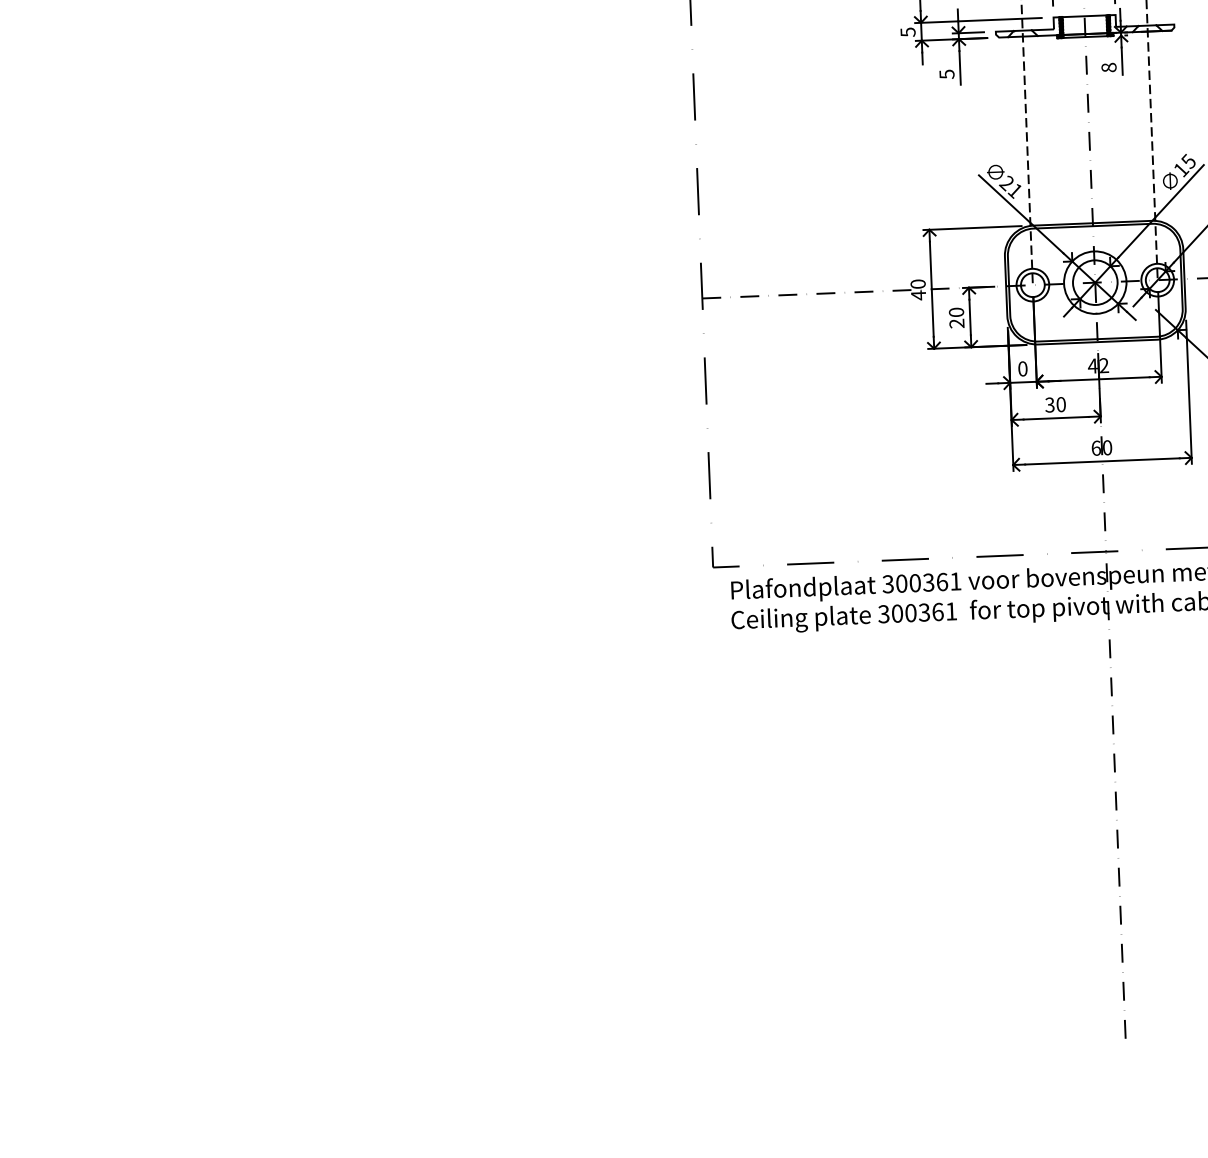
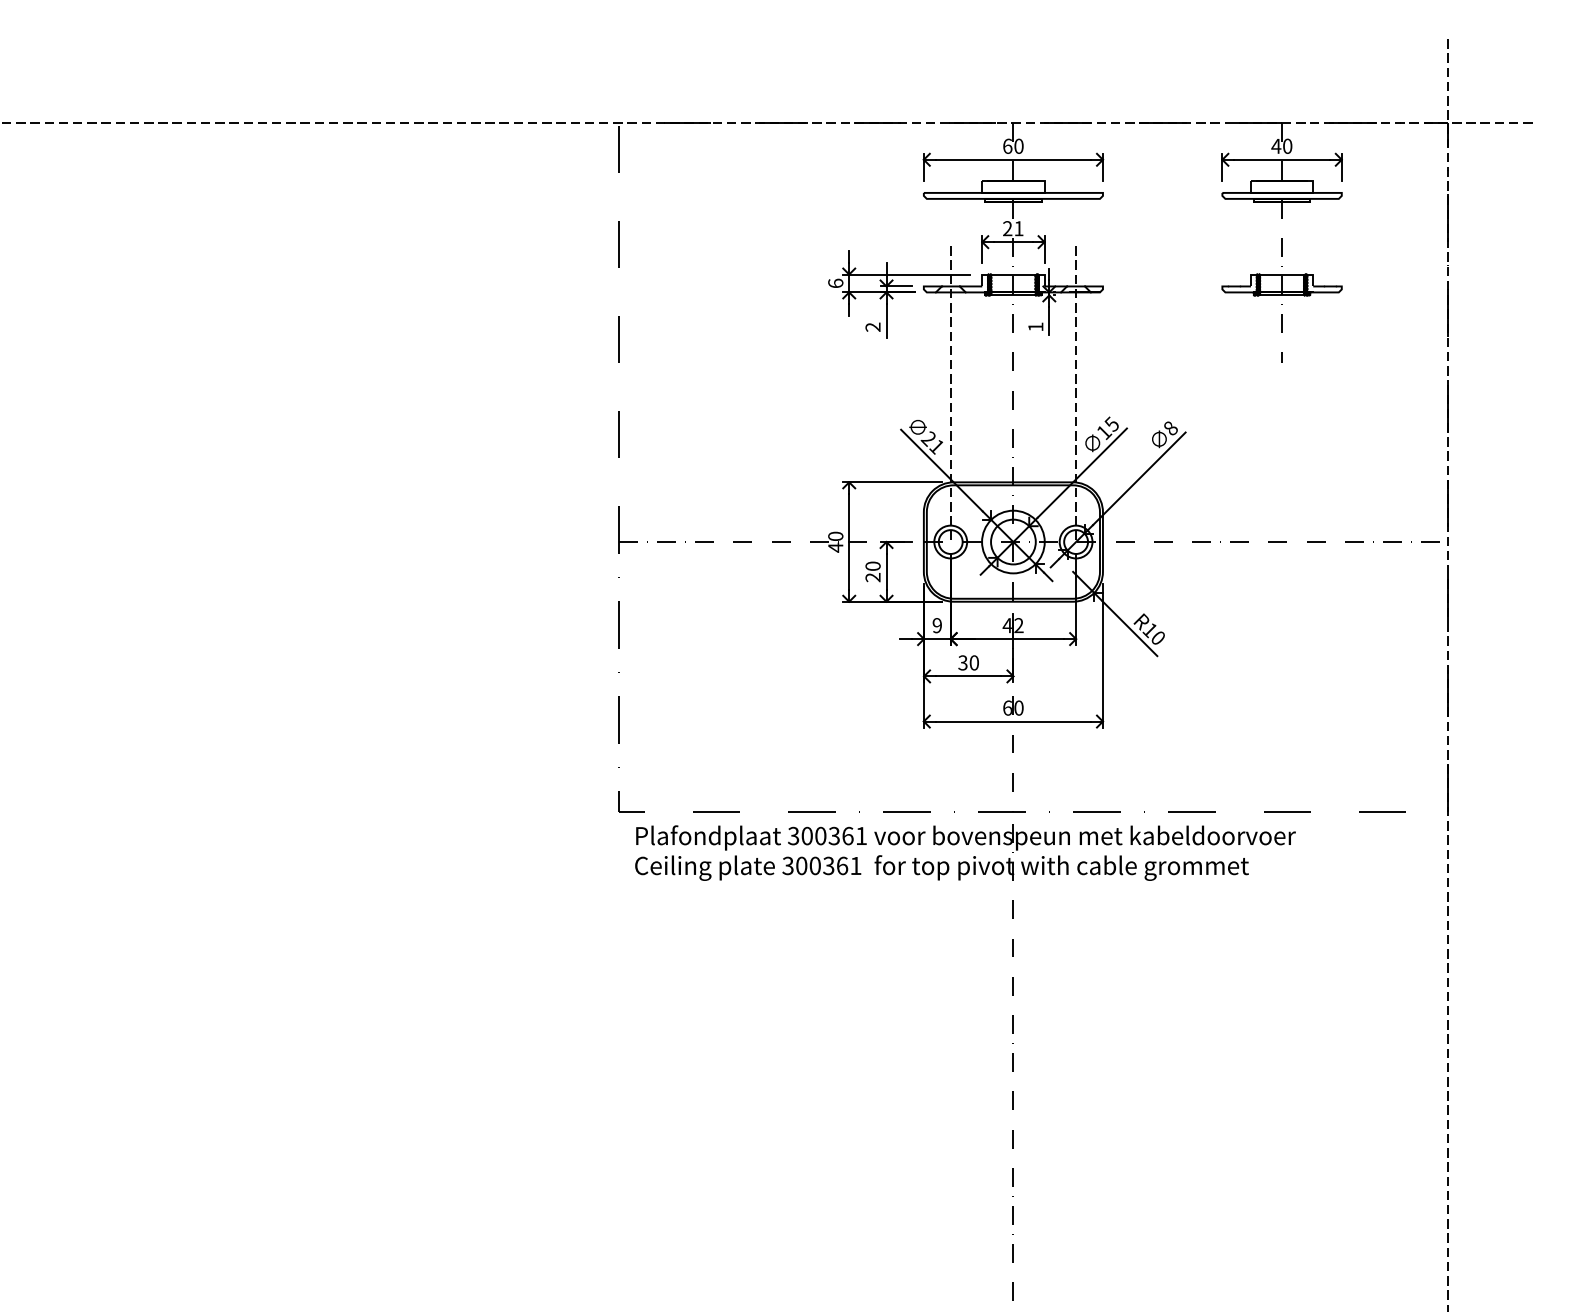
text: (907, 32) -> (835, 283), 5 -> 6
text: (1108, 67) -> (1035, 326), 8 -> 1
text: (946, 74) -> (872, 327), 5 -> 2
text: (1022, 368) -> (936, 625), 0 -> 9

